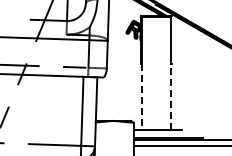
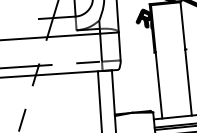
line: (142, 96) -> (159, 85), dashed -> solid
line: (171, 96) -> (188, 82), dashed -> solid

